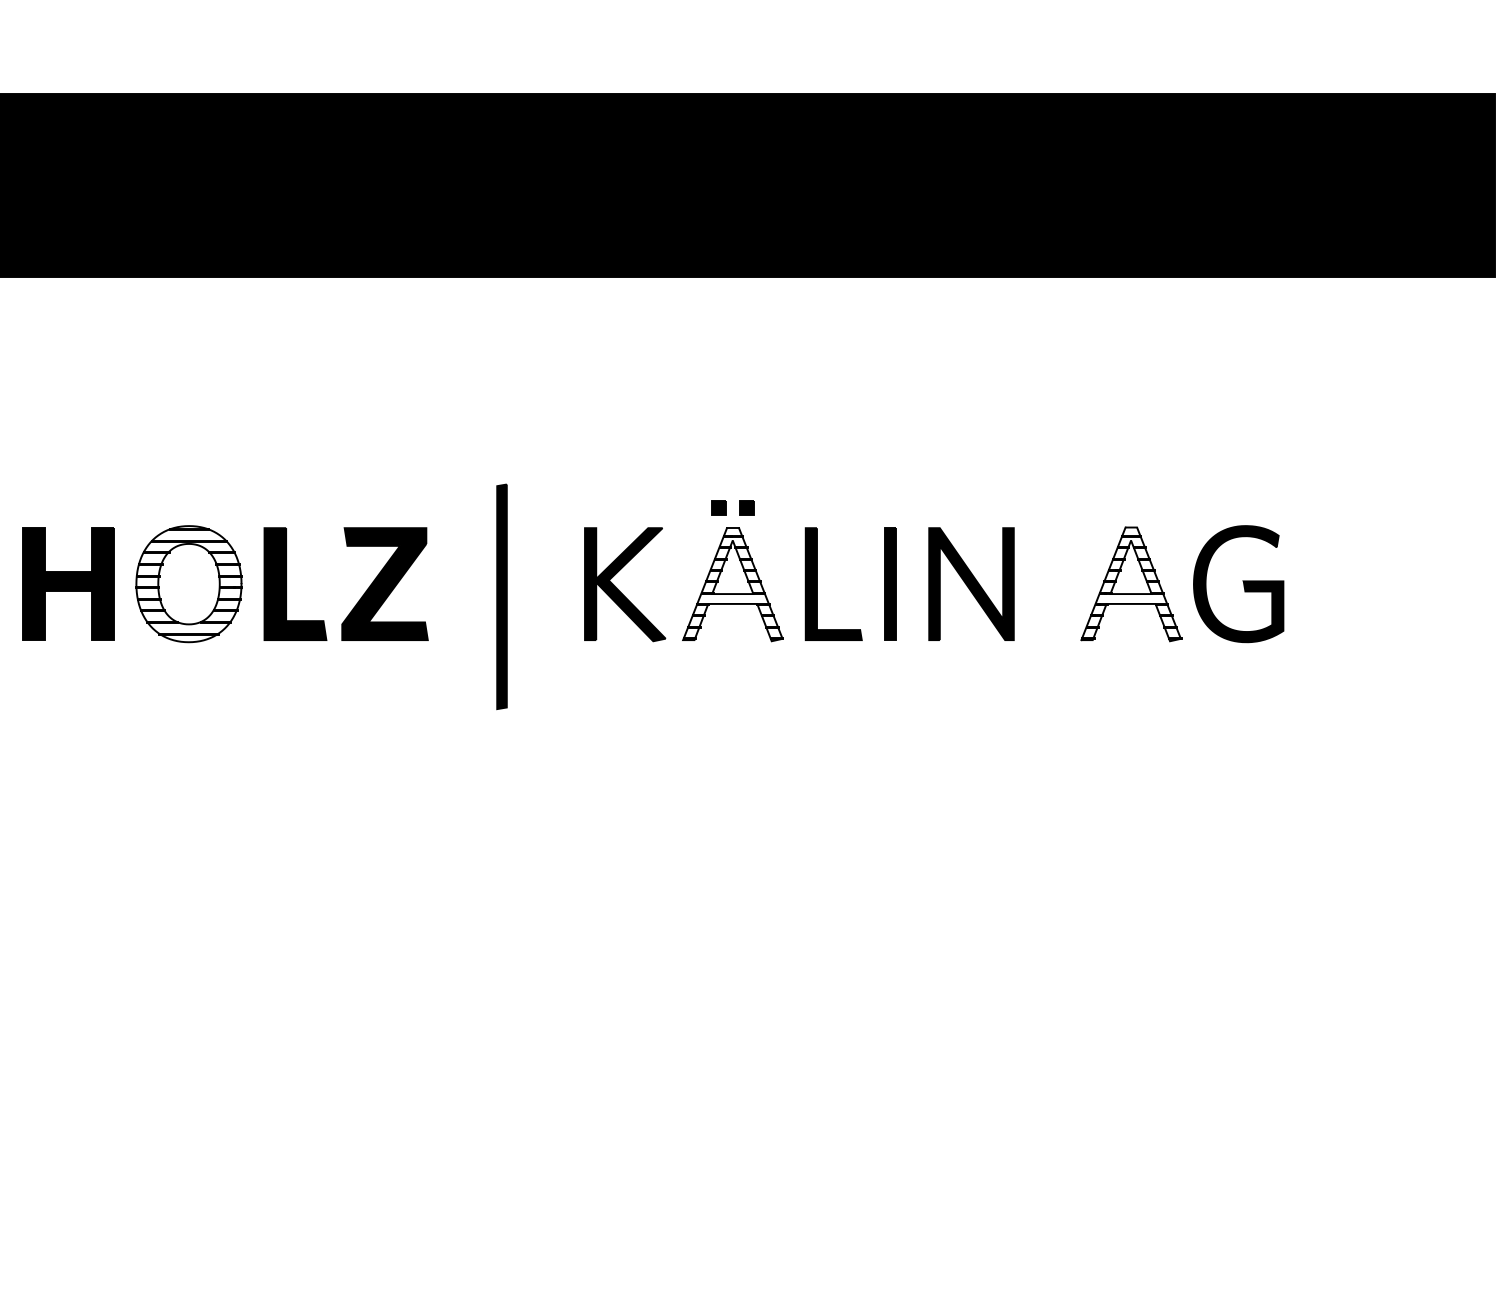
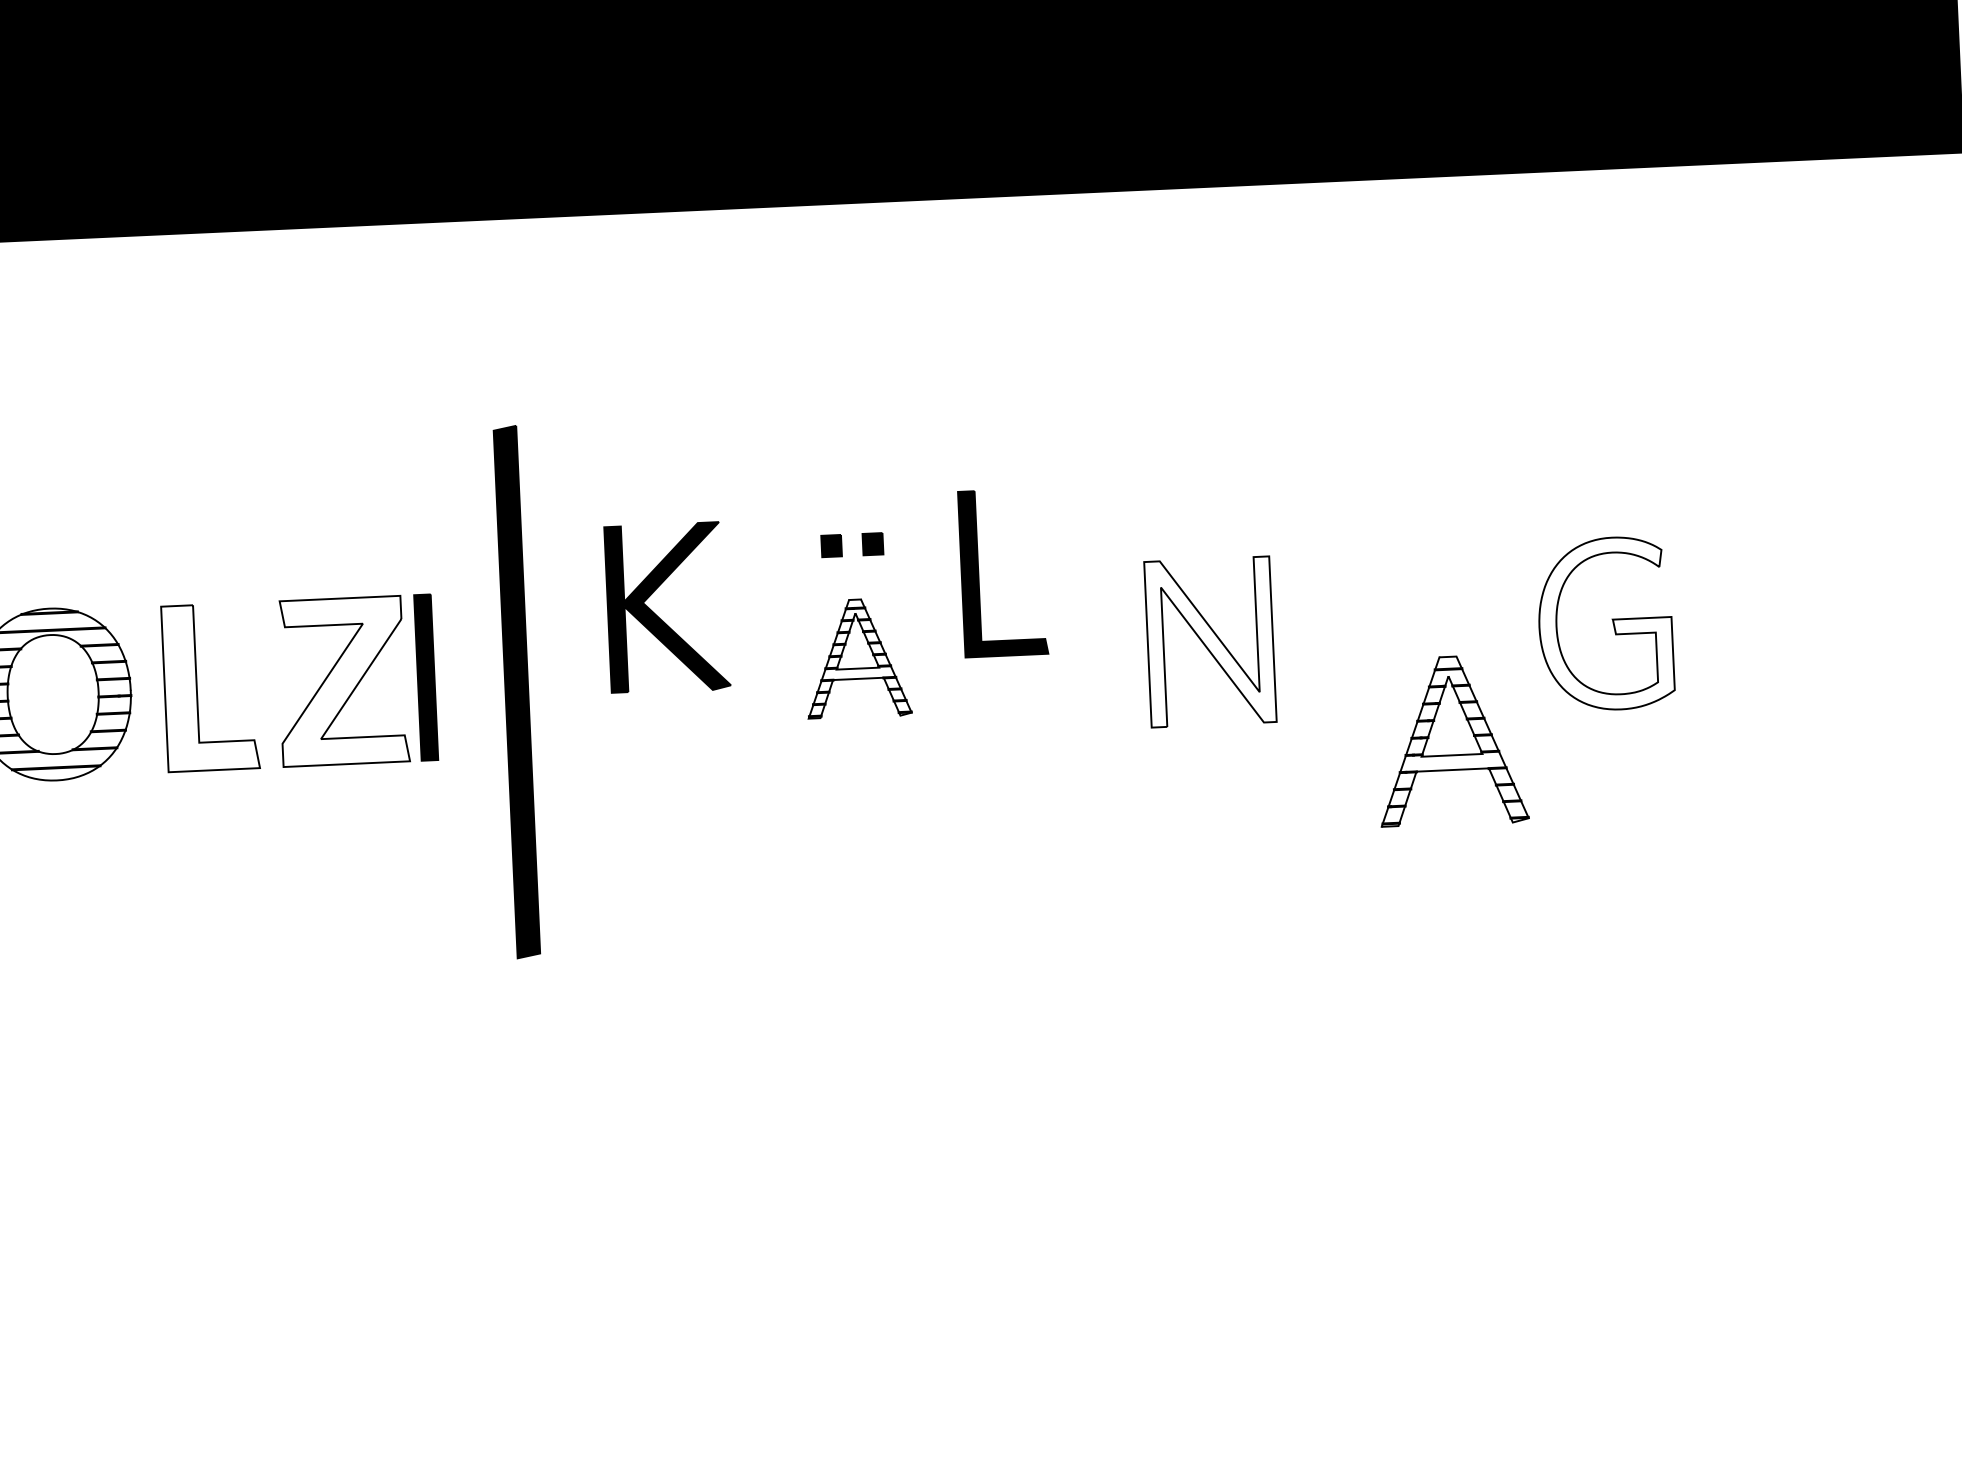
part: (817, 583) -> (979, 572), moved
part: (890, 583) -> (426, 676), moved
fill: (295, 584) -> (210, 687), removed
fill: (384, 584) -> (342, 681), removed
part: (732, 584) -> (856, 658), size x0.7
fill: (971, 584) -> (1210, 642), removed
part: (1131, 584) -> (1452, 741), moved
fill: (1238, 584) -> (1605, 624), removed
part: (619, 590) -> (659, 617), moved
part: (501, 596) -> (516, 691), size x1.6

